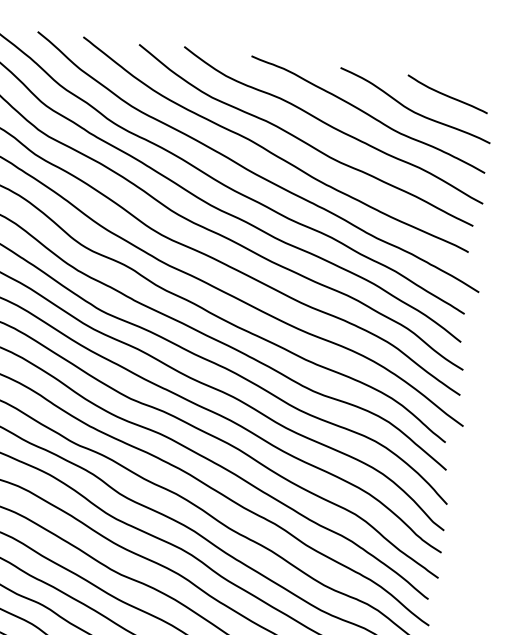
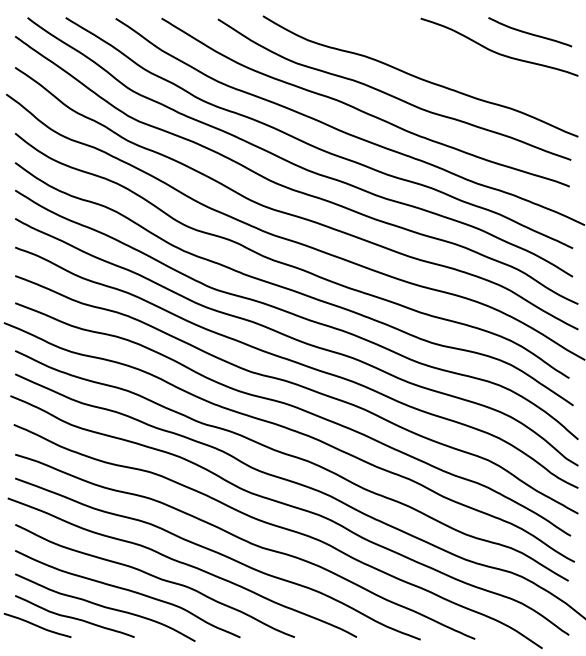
curve: (368, 114) -> (453, 61), removed

